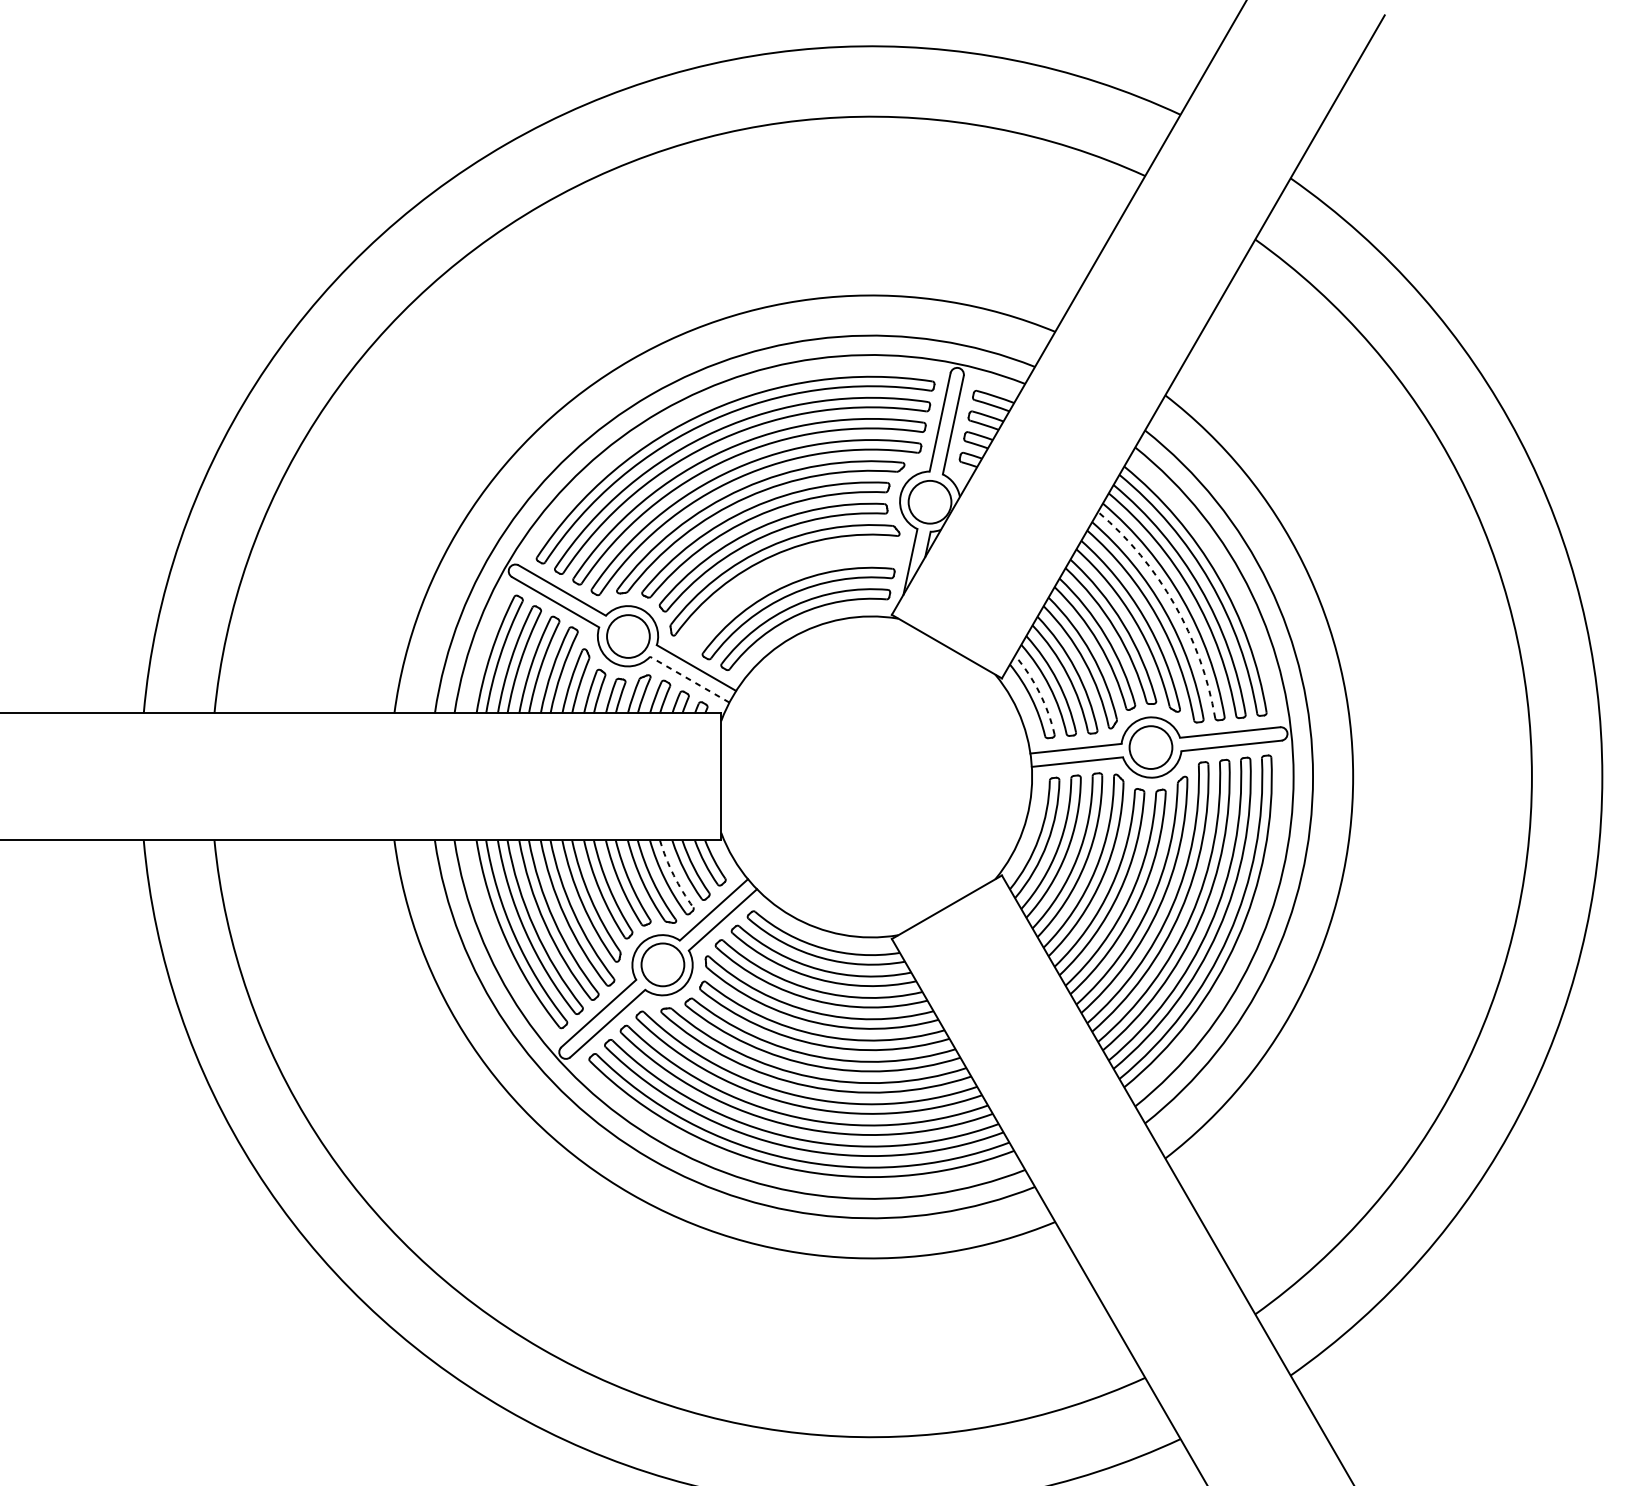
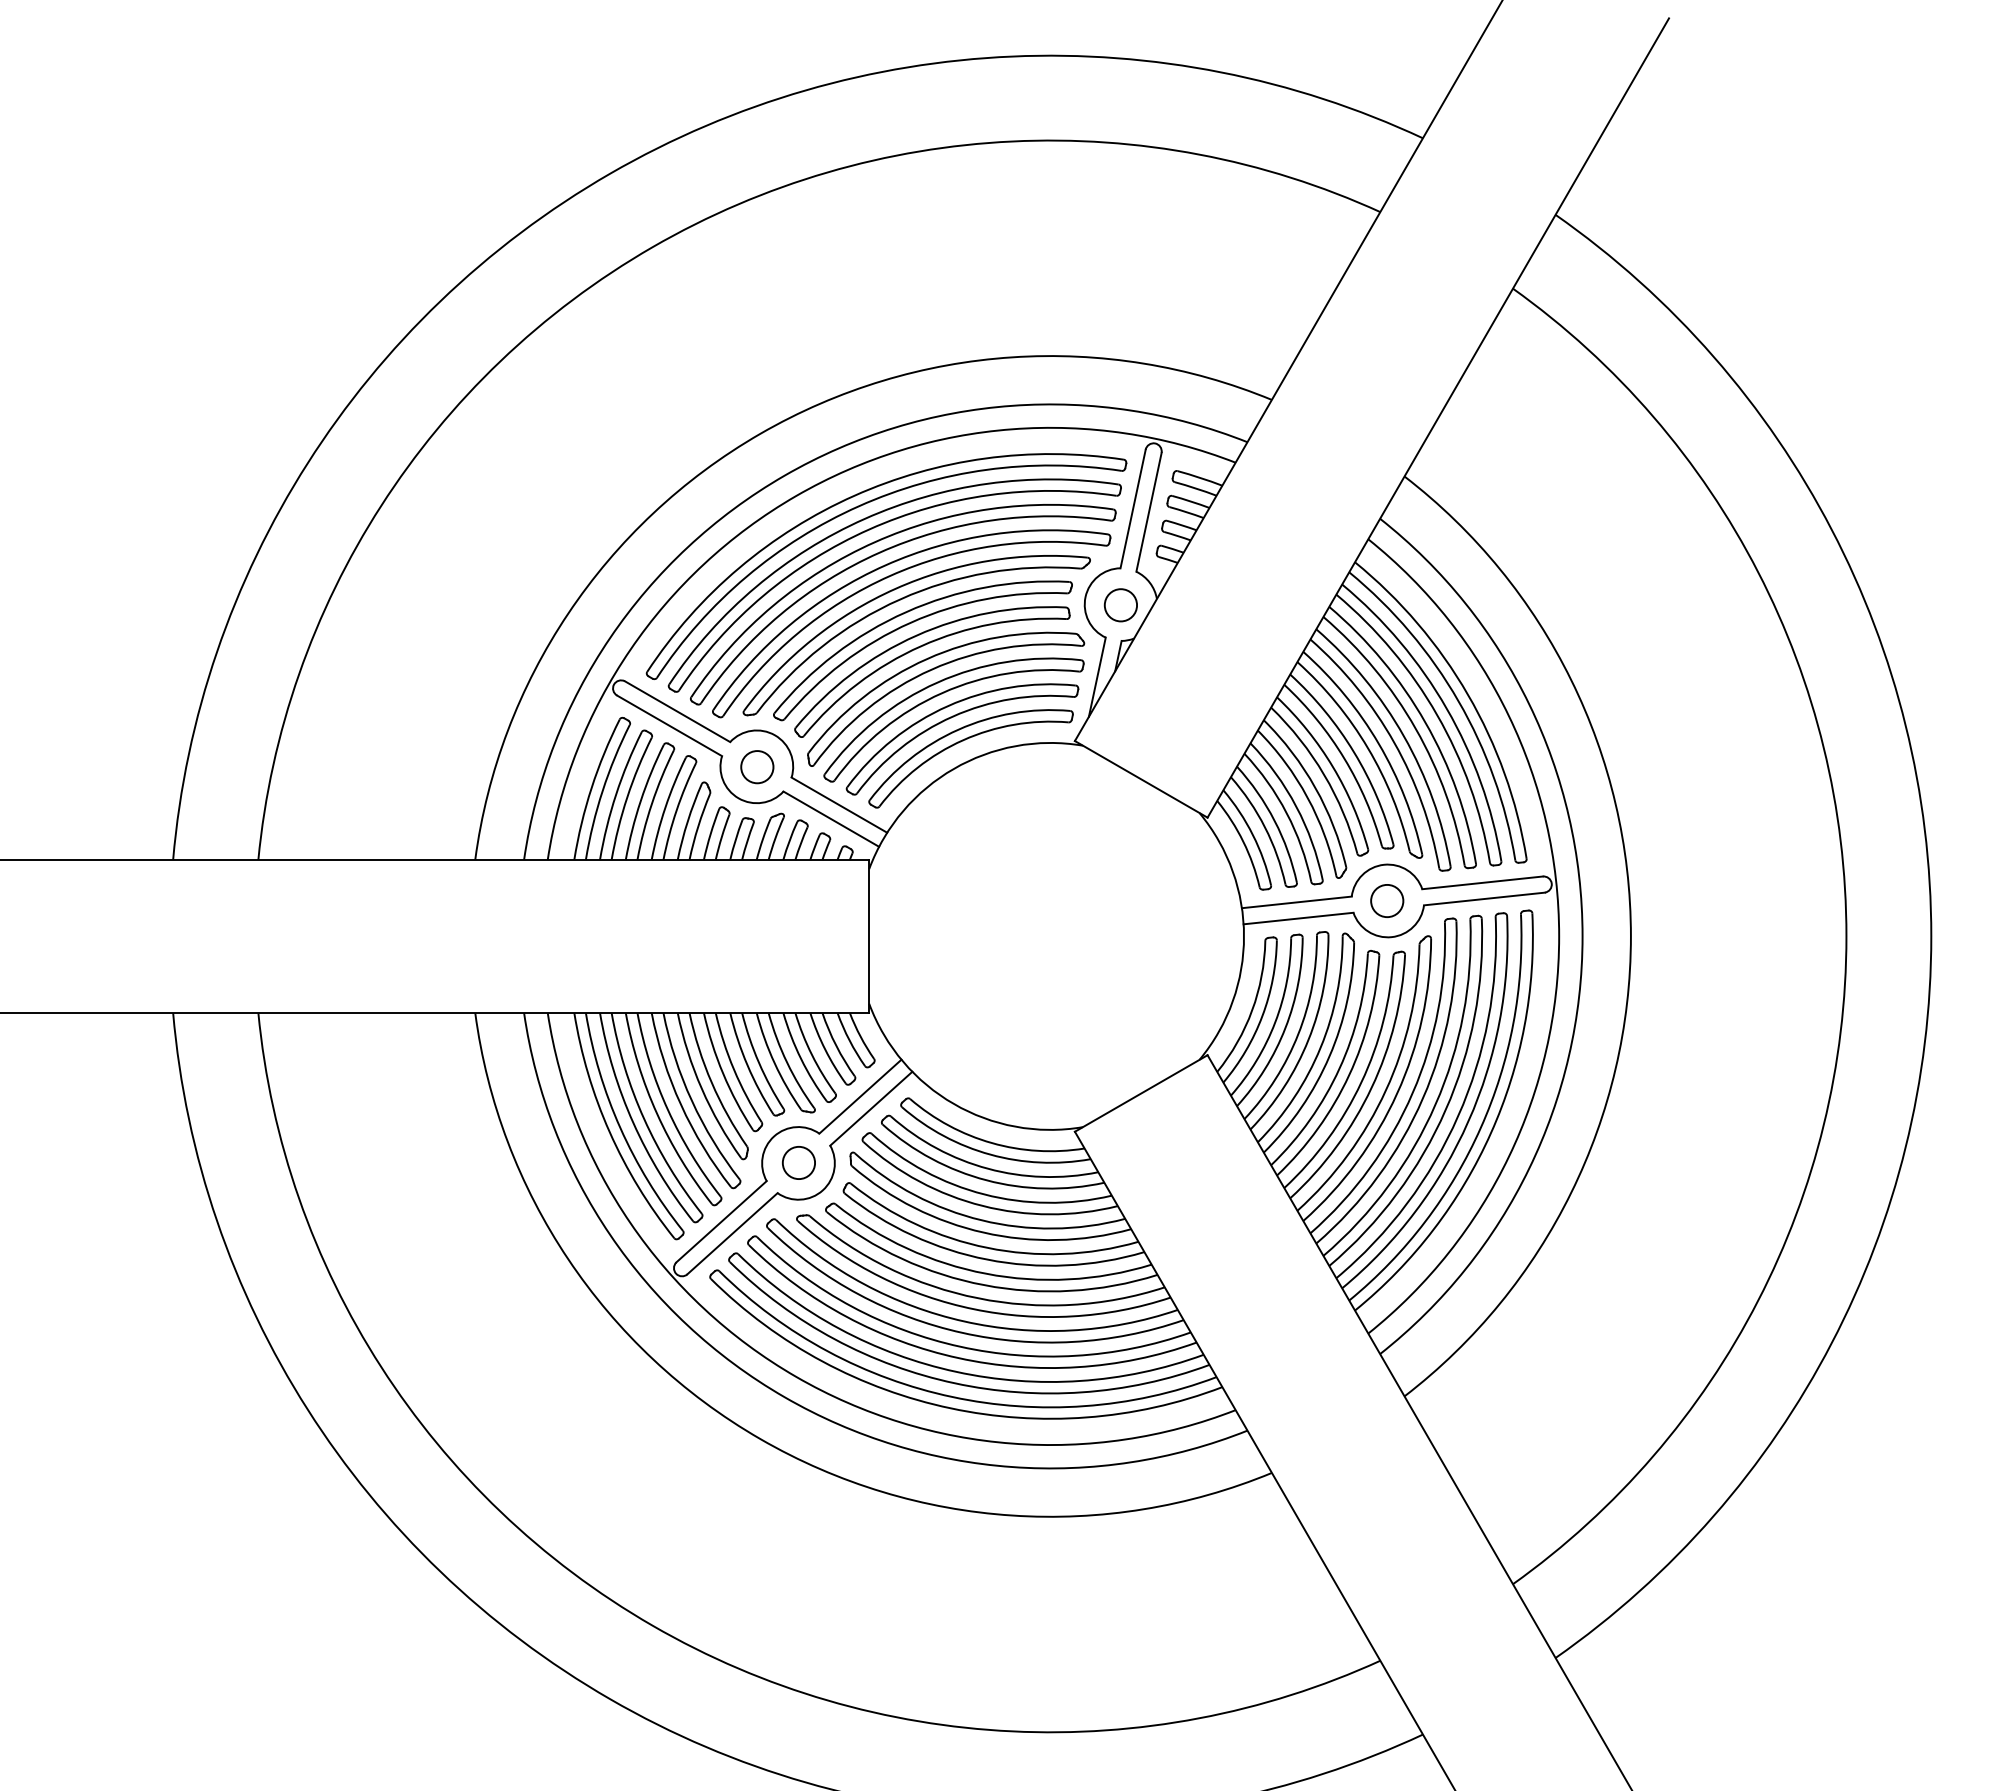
circle: (929, 502) -> (1120, 605), size x0.62
part: (782, 576) -> (942, 694), added
arc: (1174, 604) -> (1415, 728), dashed -> solid
circle: (628, 636) -> (757, 767), size x0.62
line: (689, 679) -> (830, 818), dashed -> solid
arc: (1039, 693) -> (1252, 835), dashed -> solid
circle: (1151, 747) -> (1387, 900), size x0.62
arc: (674, 875) -> (812, 1055), dashed -> solid
circle: (662, 964) -> (798, 1162), size x0.62

